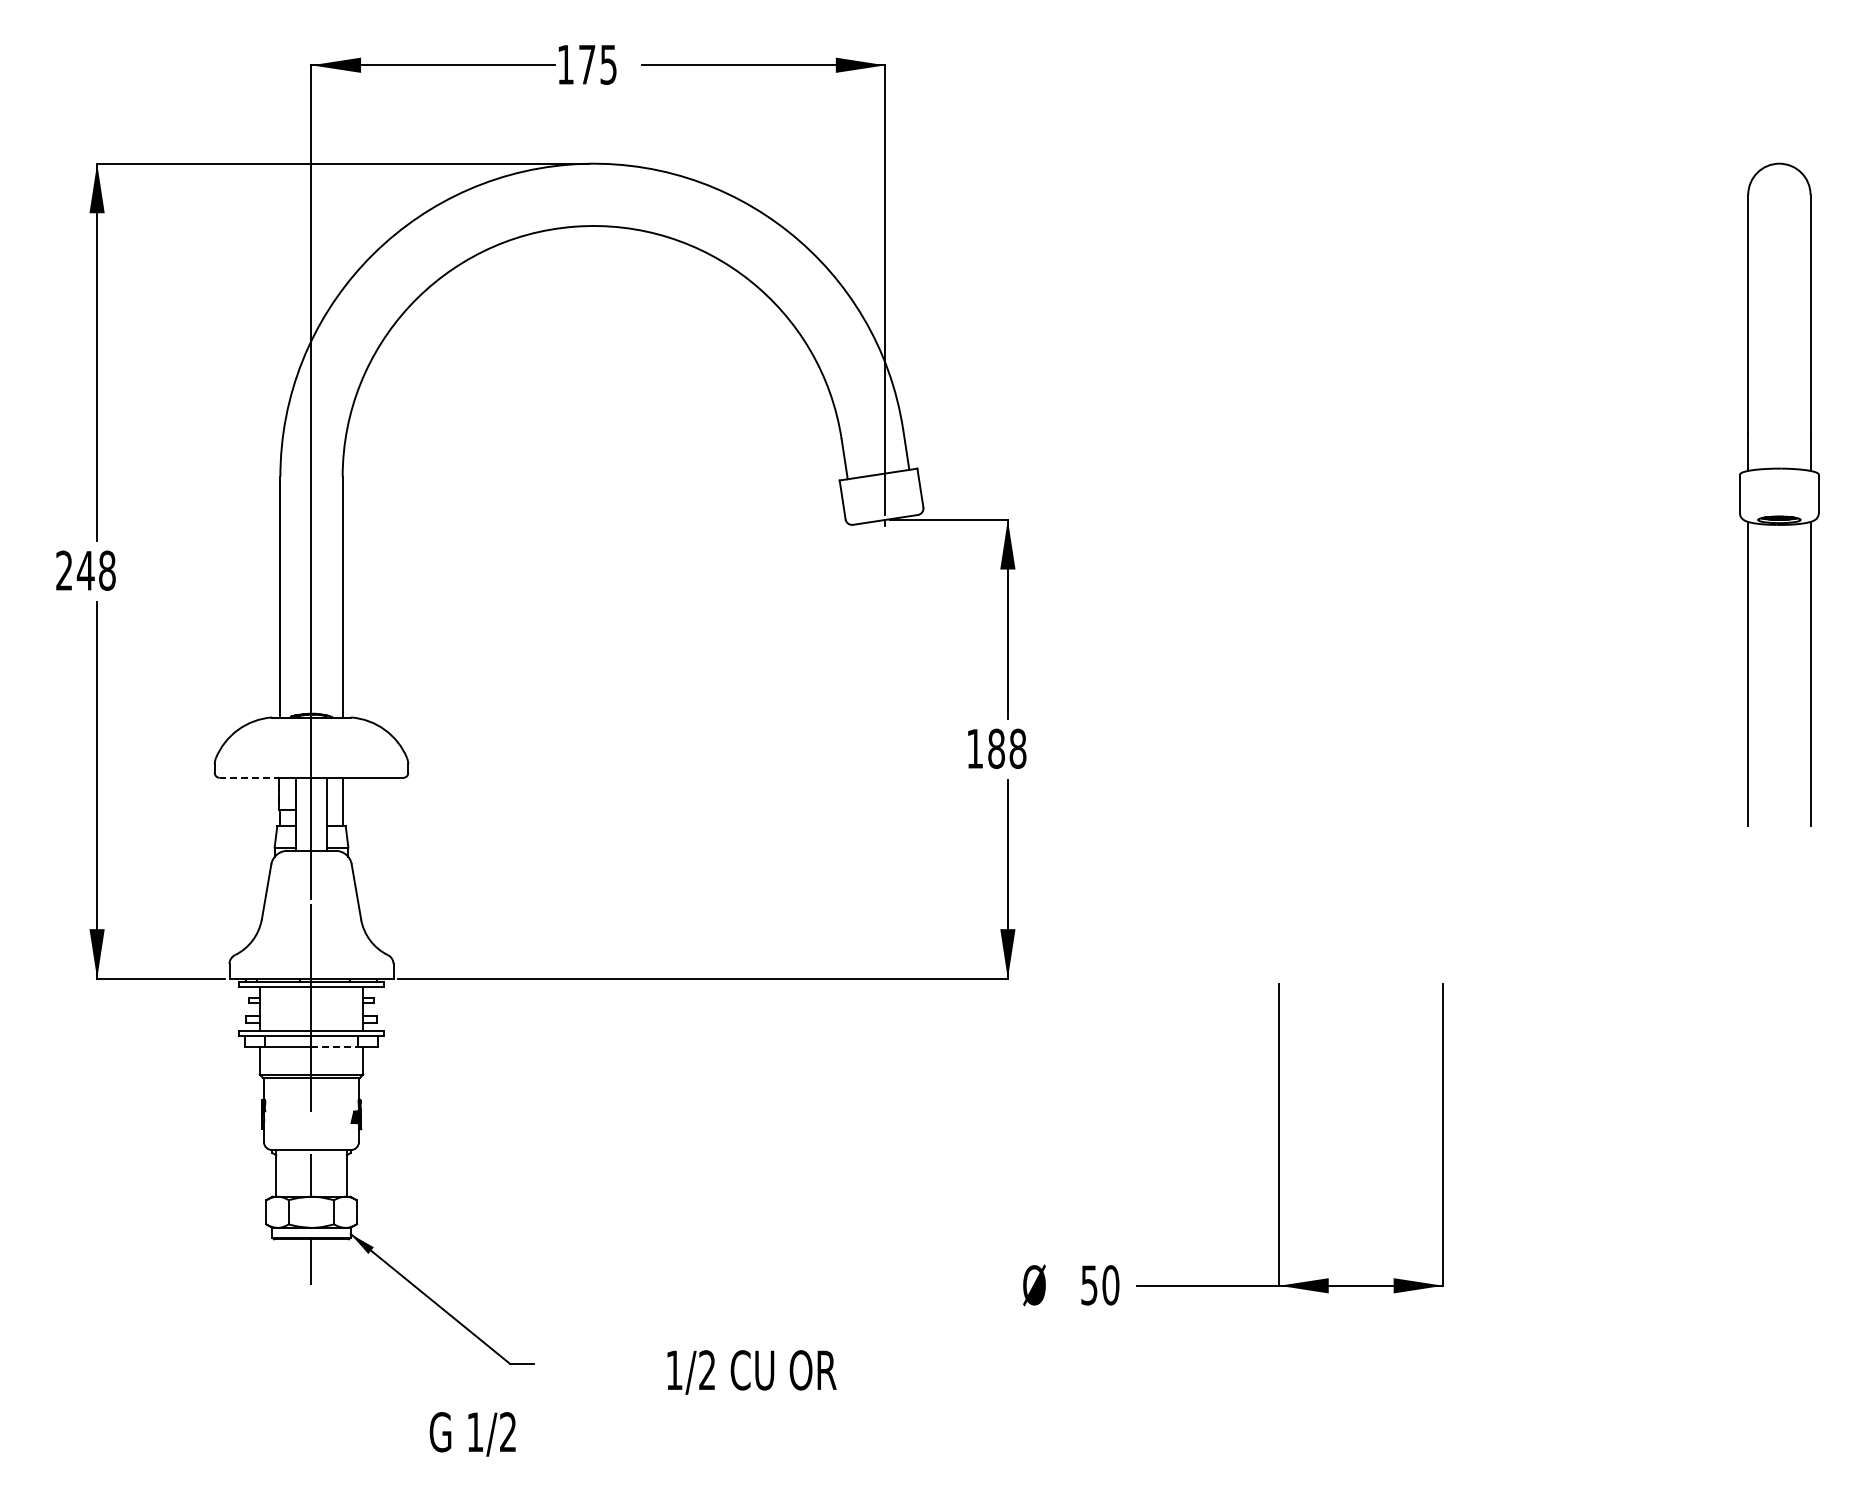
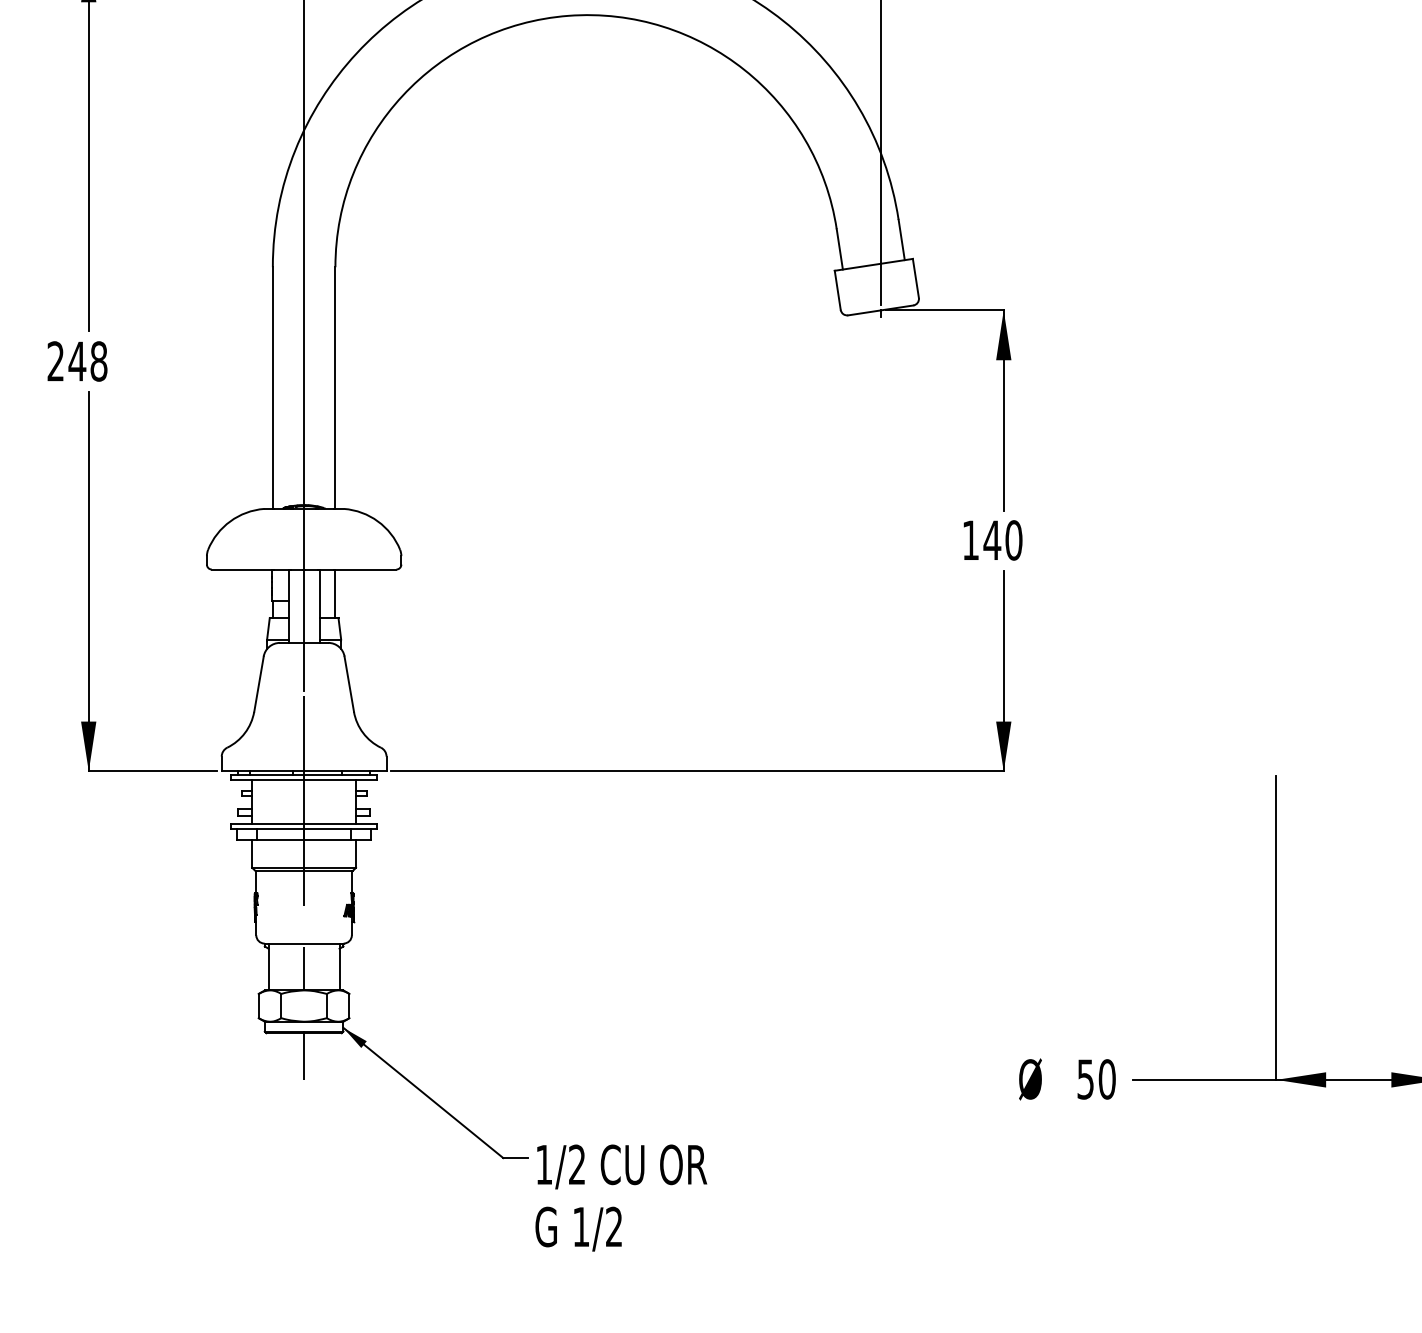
text: (1006, 748) -> (1002, 540), 188 -> 140
line: (250, 777) -> (242, 569), dashed -> solid
line: (335, 1046) -> (328, 839), dashed -> solid
text: (751, 1372) -> (621, 1167), moved
text: (472, 1434) -> (578, 1229), moved

